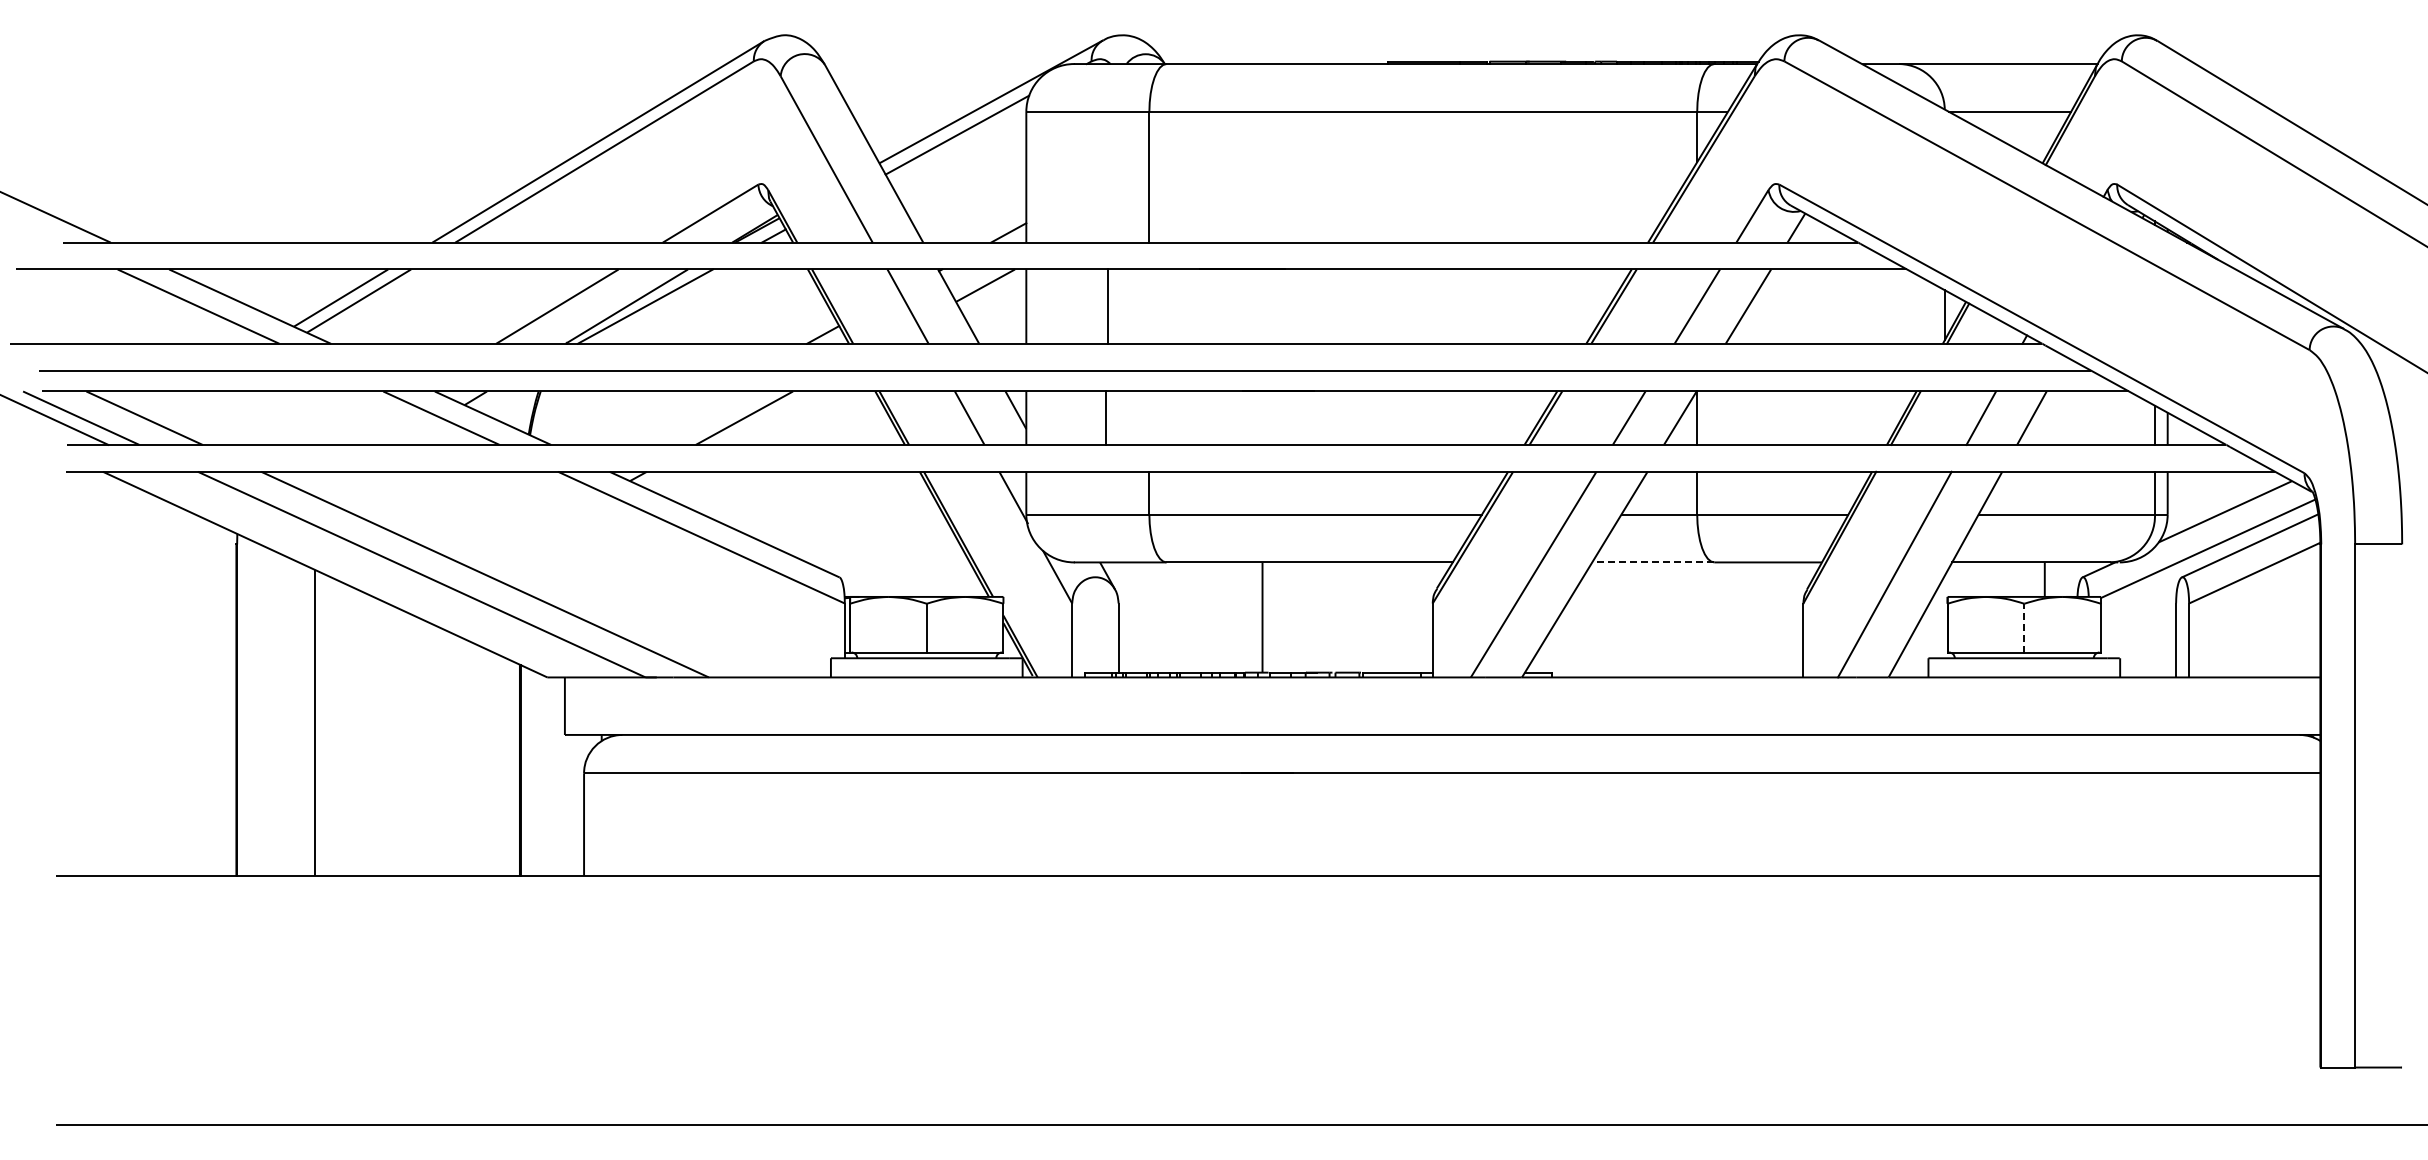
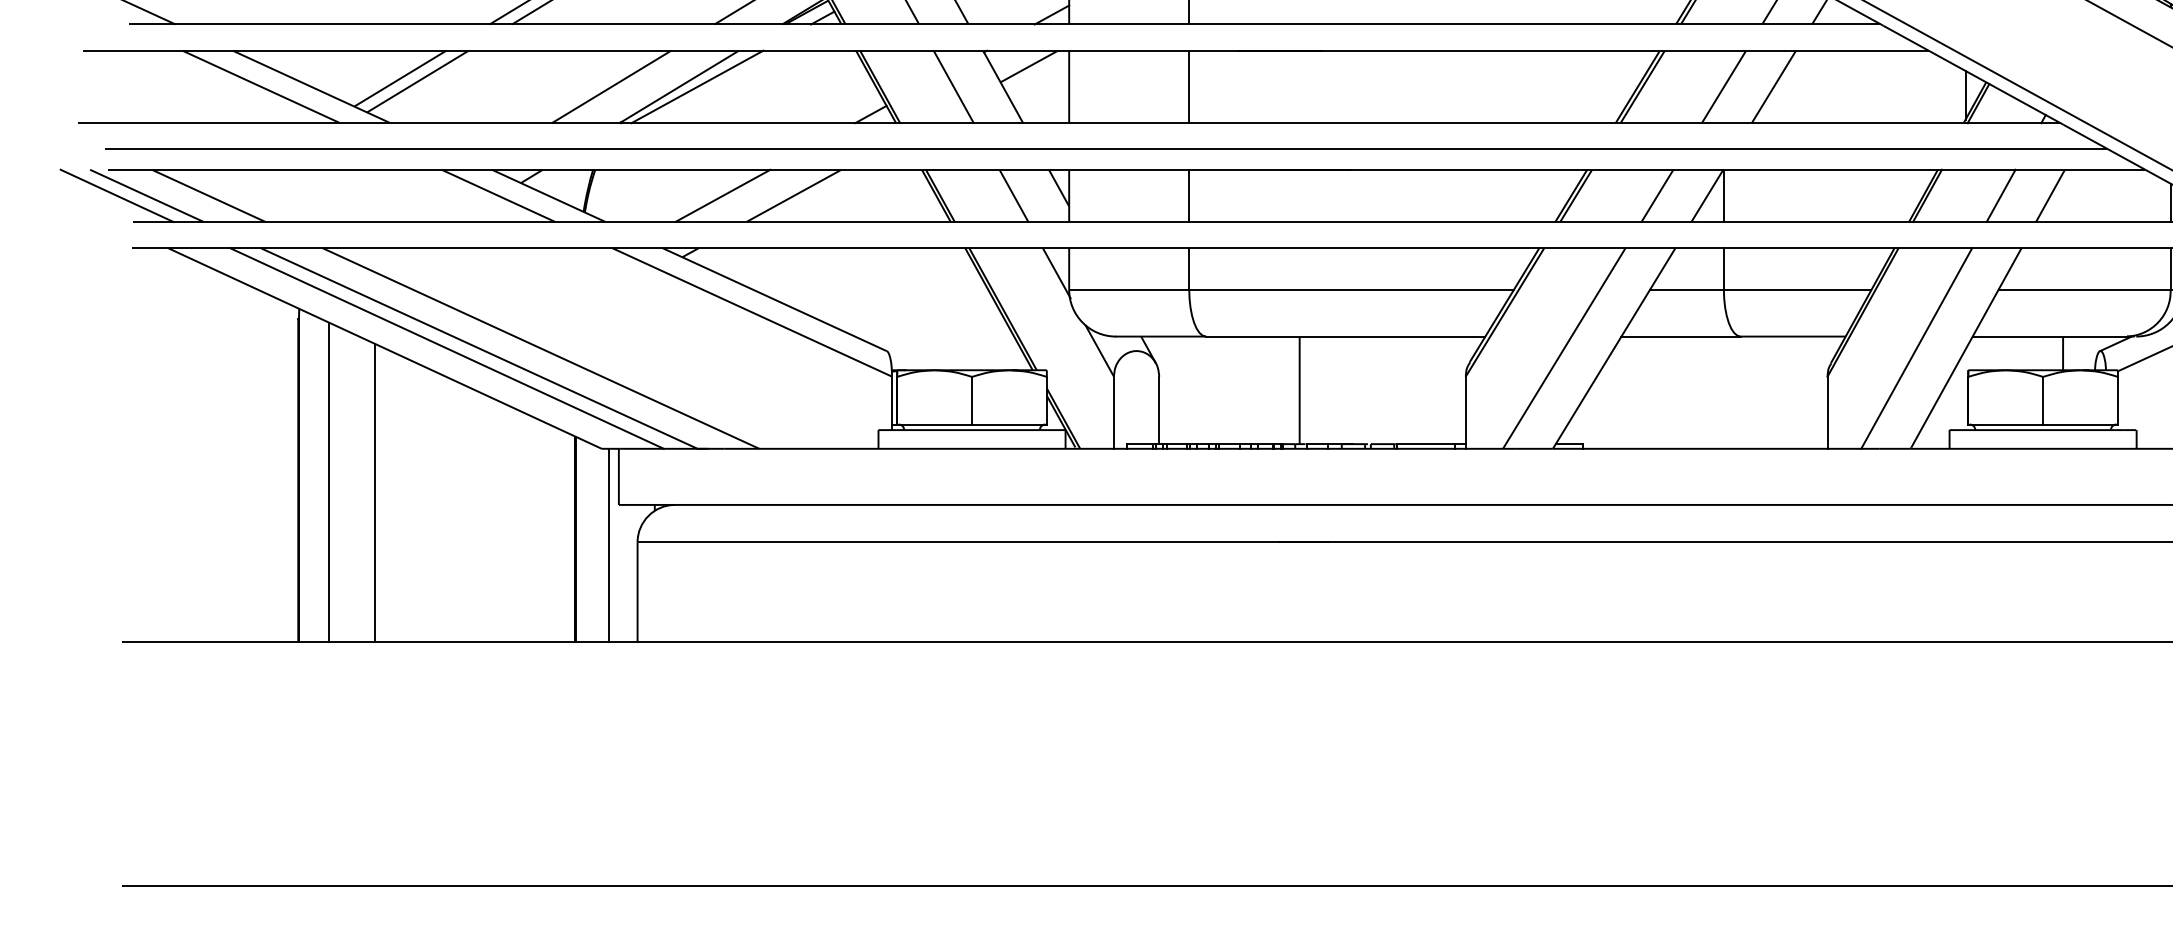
line: (1108, 306) -> (1189, 86), moved
line: (671, 417) -> (722, 195), added
line: (1106, 417) -> (1189, 195), moved
line: (1652, 562) -> (1680, 336), dashed -> solid
line: (388, 574) -> (446, 348), added
line: (2024, 627) -> (2043, 400), dashed -> solid
line: (267, 711) -> (328, 482), added
line: (554, 776) -> (608, 545), added

